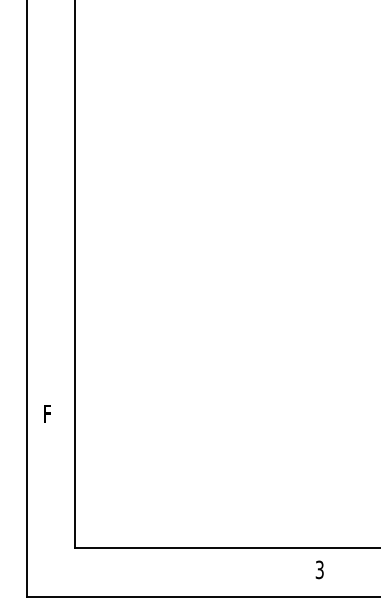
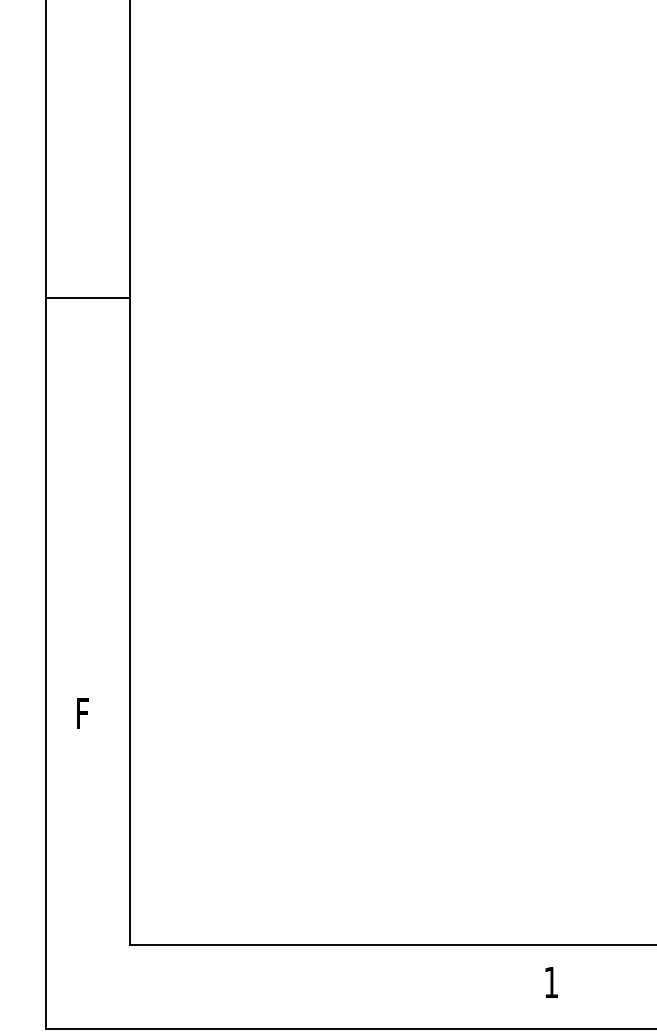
line: (50, 173) -> (87, 299), added
text: (319, 569) -> (550, 981), 3 -> 1

